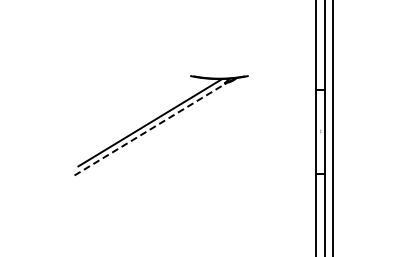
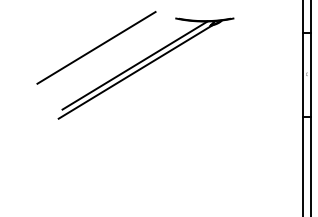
line: (111, 104) -> (95, 47), added
line: (151, 128) -> (136, 71), dashed -> solid

